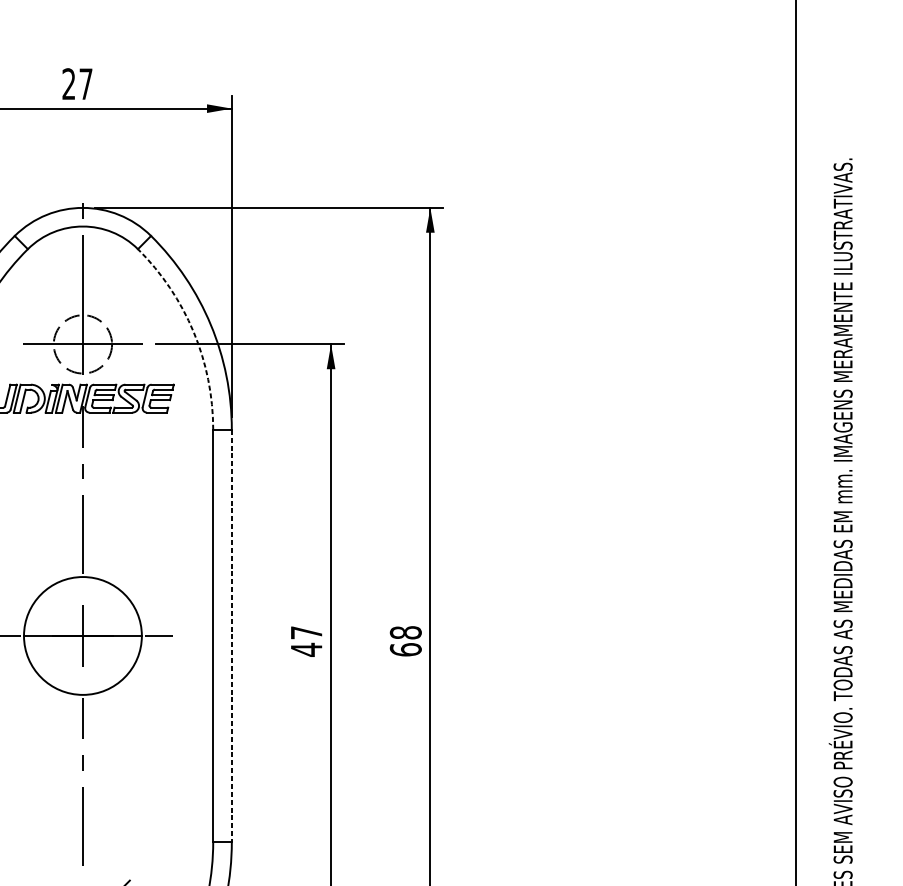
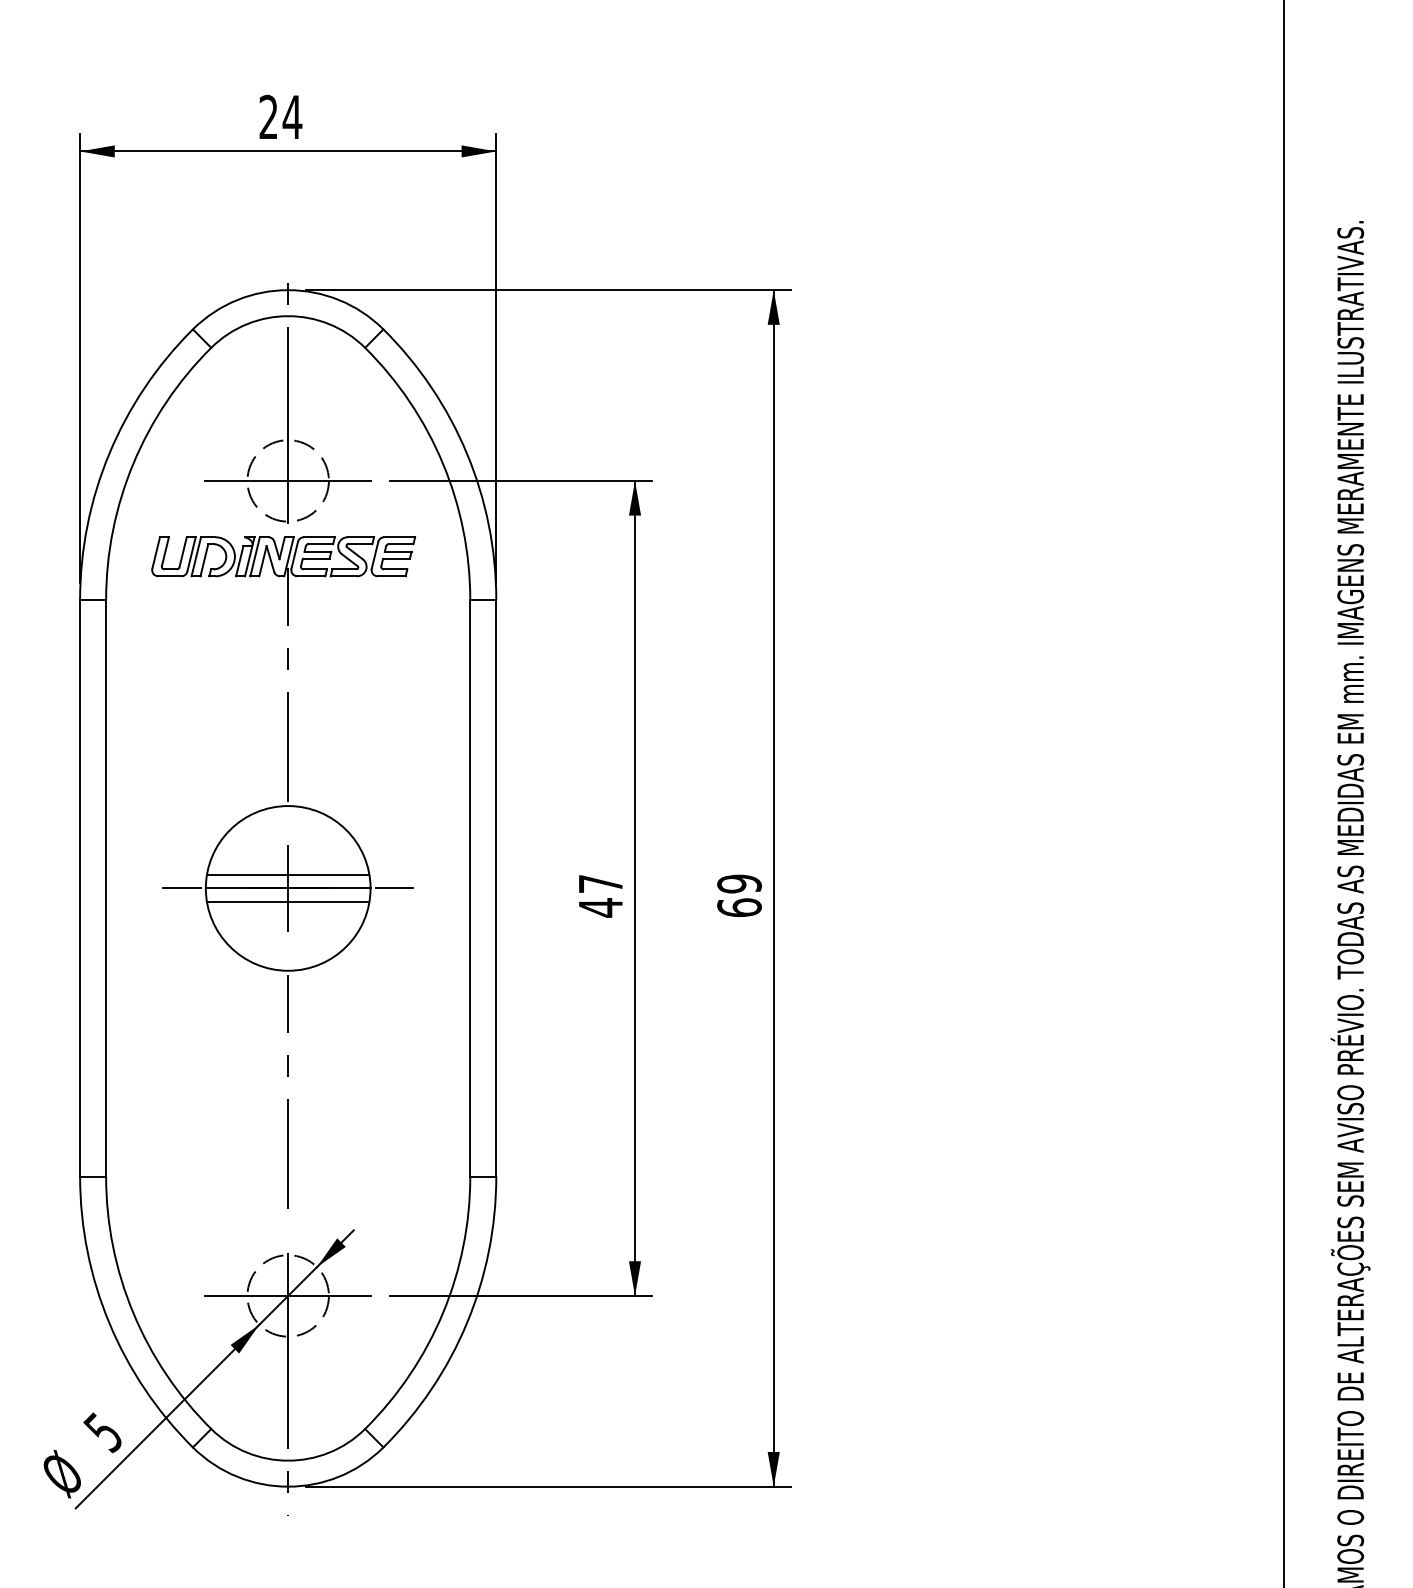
text: (86, 83) -> (292, 116), 27 -> 24
arc: (193, 331) -> (442, 463), dashed -> solid
line: (83, 626) -> (288, 874), added
text: (405, 632) -> (739, 883), 68 -> 69
line: (231, 636) -> (496, 888), dashed -> solid
line: (83, 646) -> (288, 902), added

